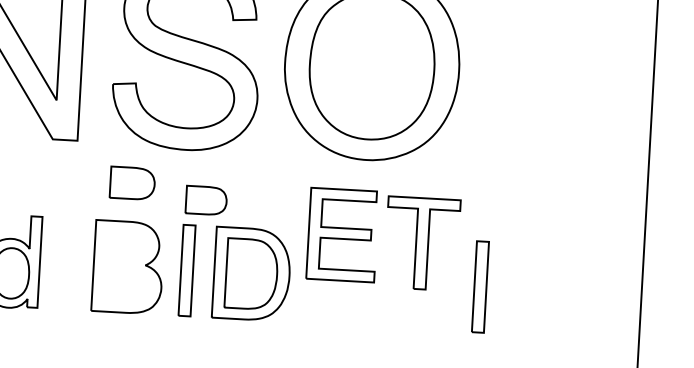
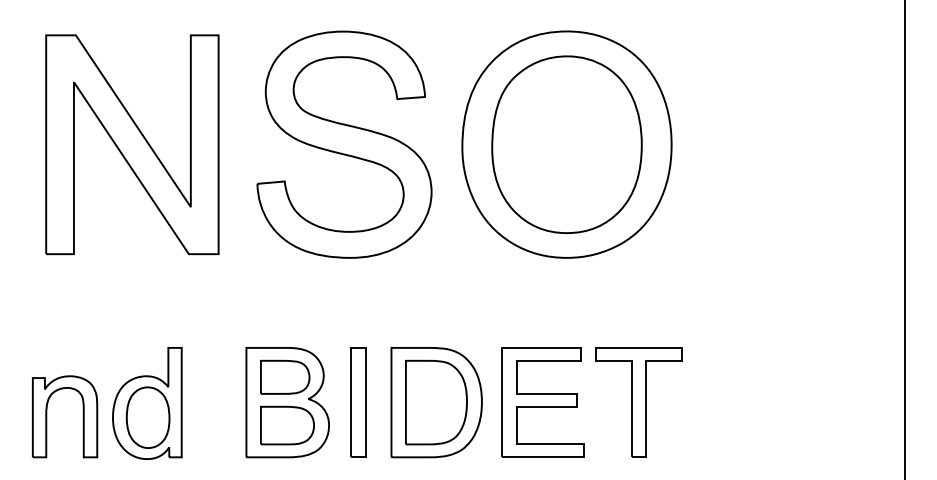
part: (132, 183) -> (287, 425), moved
part: (206, 199) -> (285, 376), moved
part: (342, 235) -> (542, 402), moved
part: (421, 243) -> (638, 402), moved
part: (480, 286) -> (711, 402), removed

